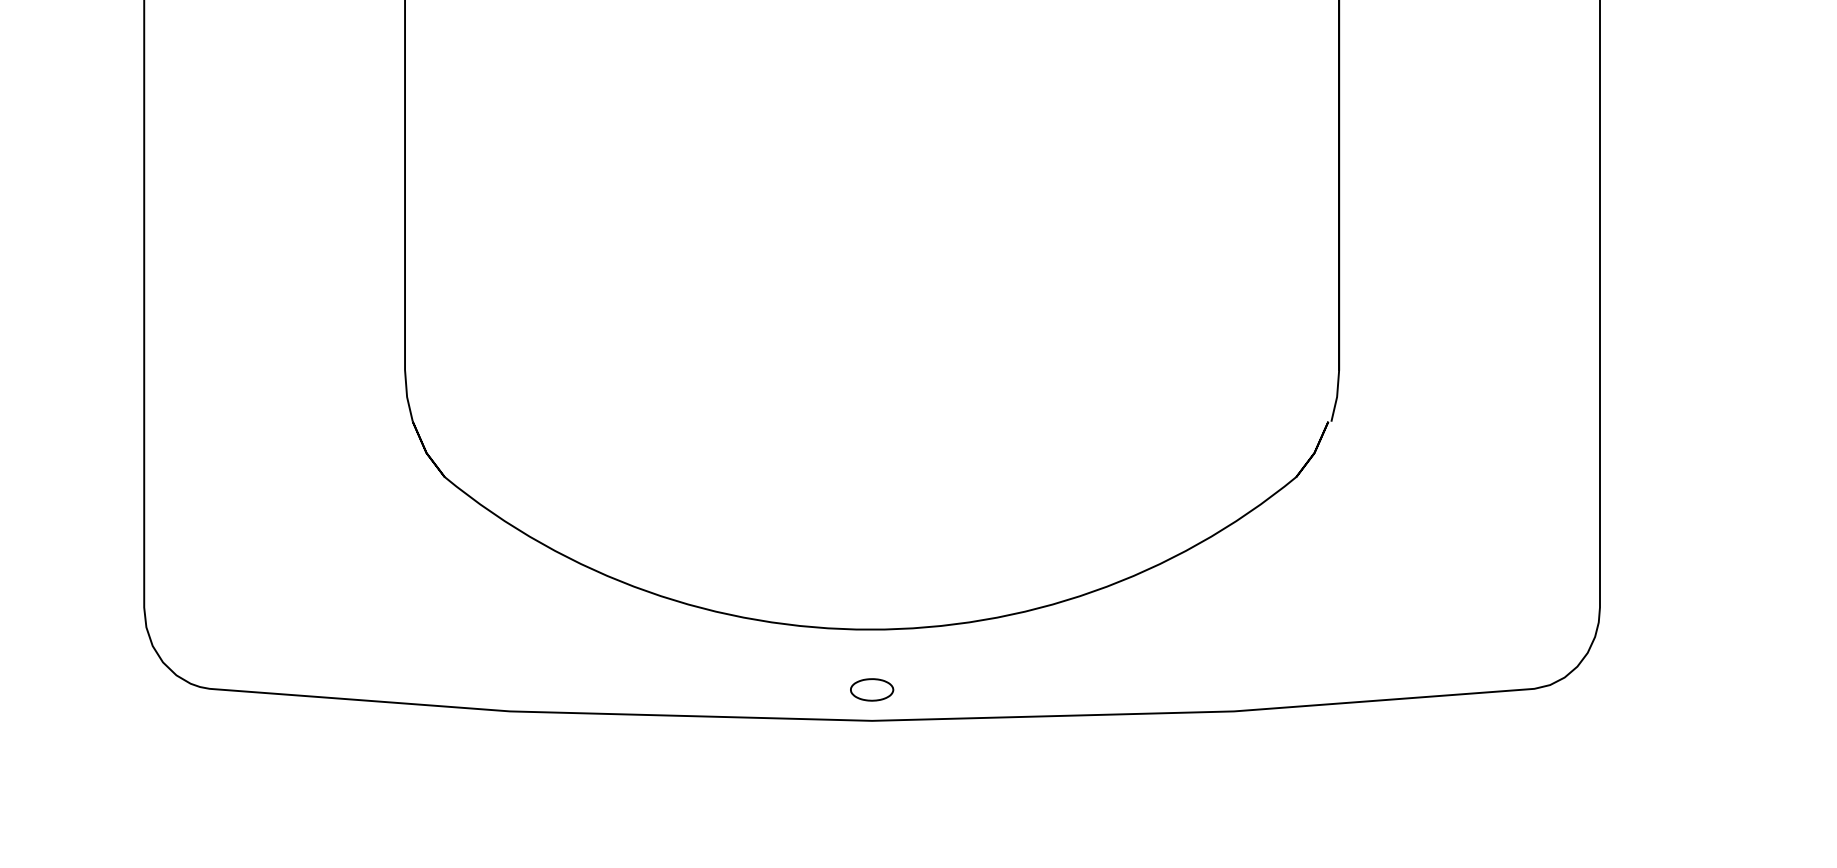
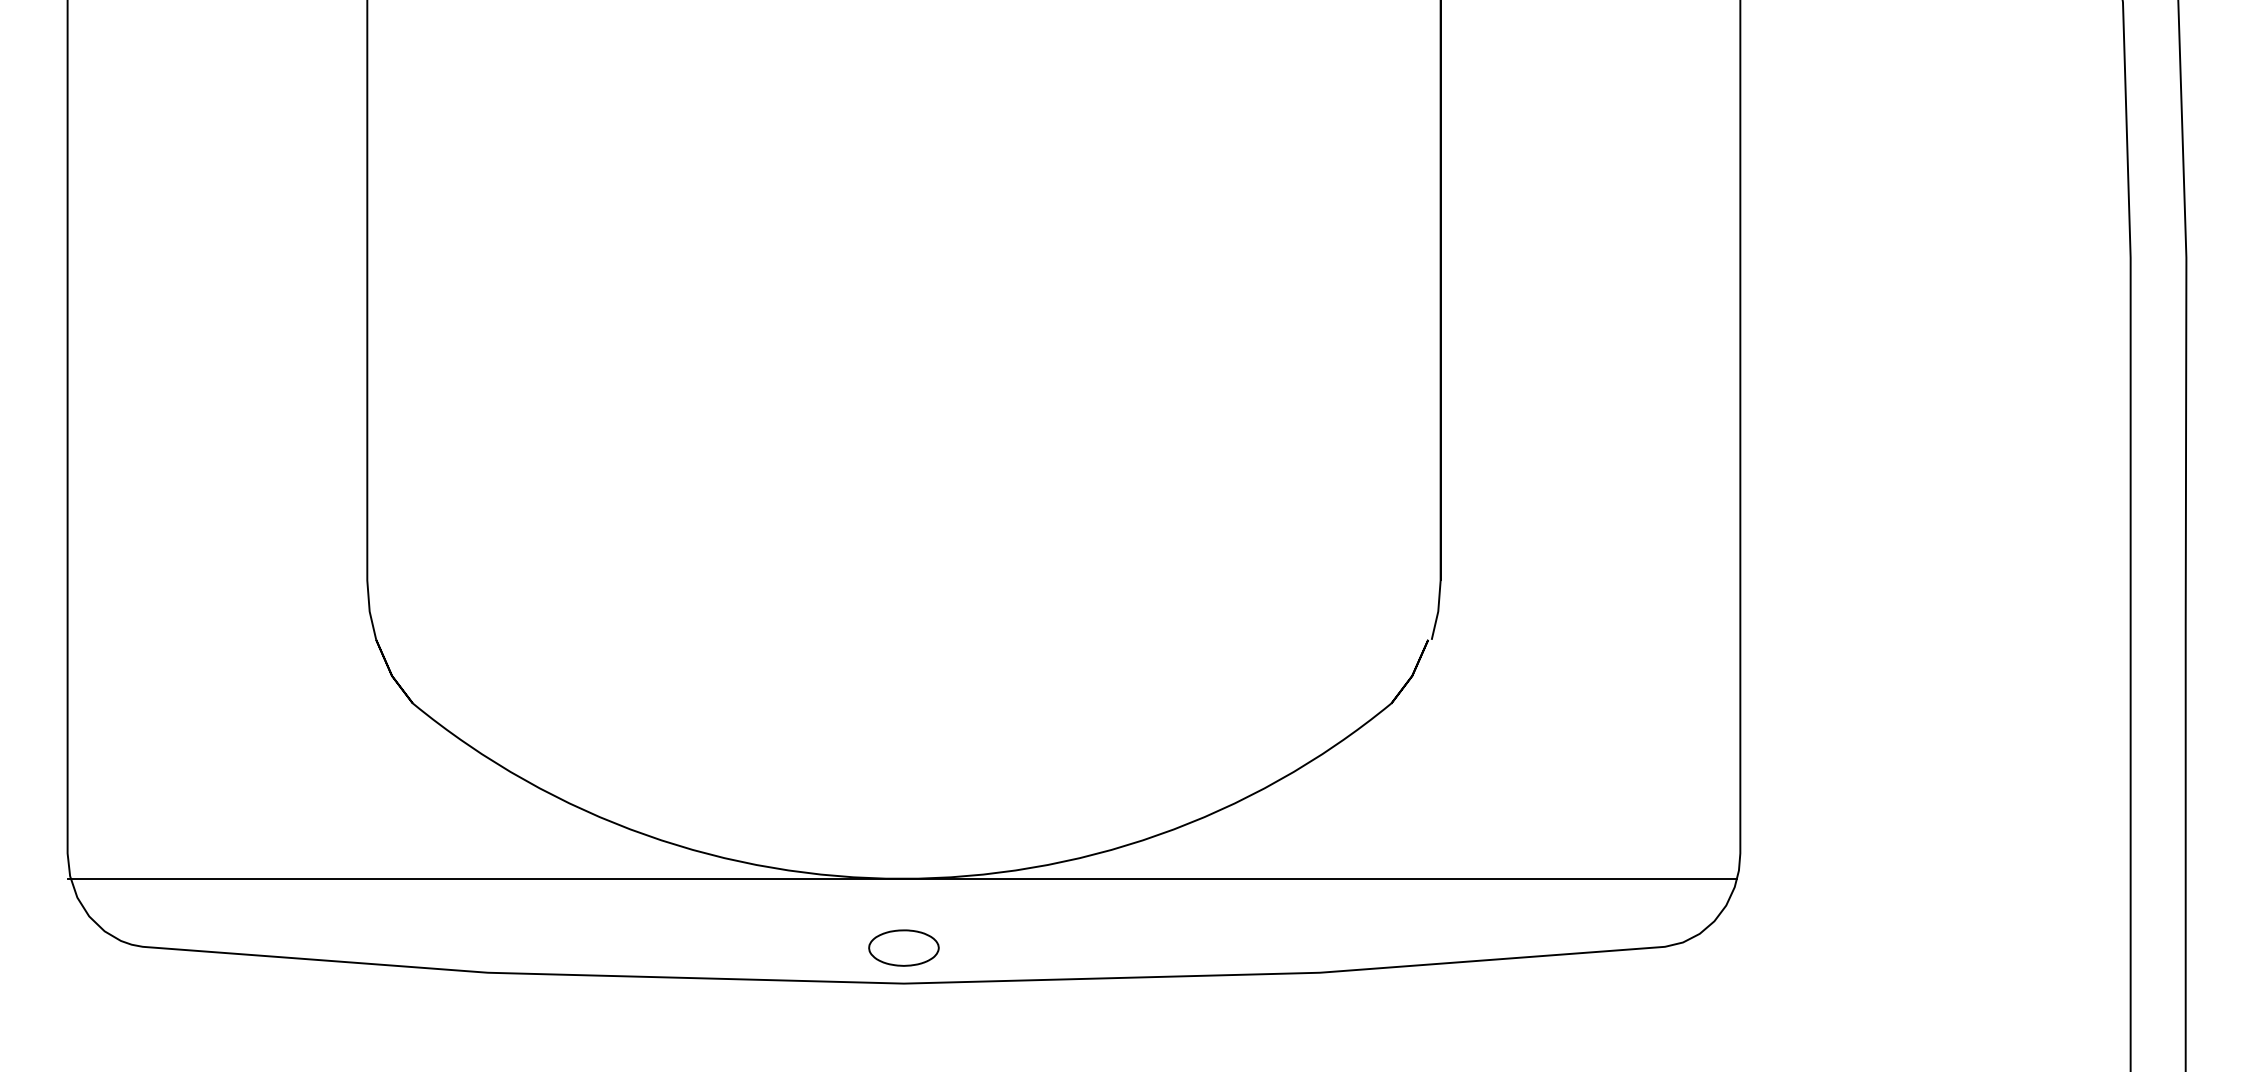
line: (869, 629) -> (901, 878), added
part: (871, 689) -> (903, 947), size x1.43

